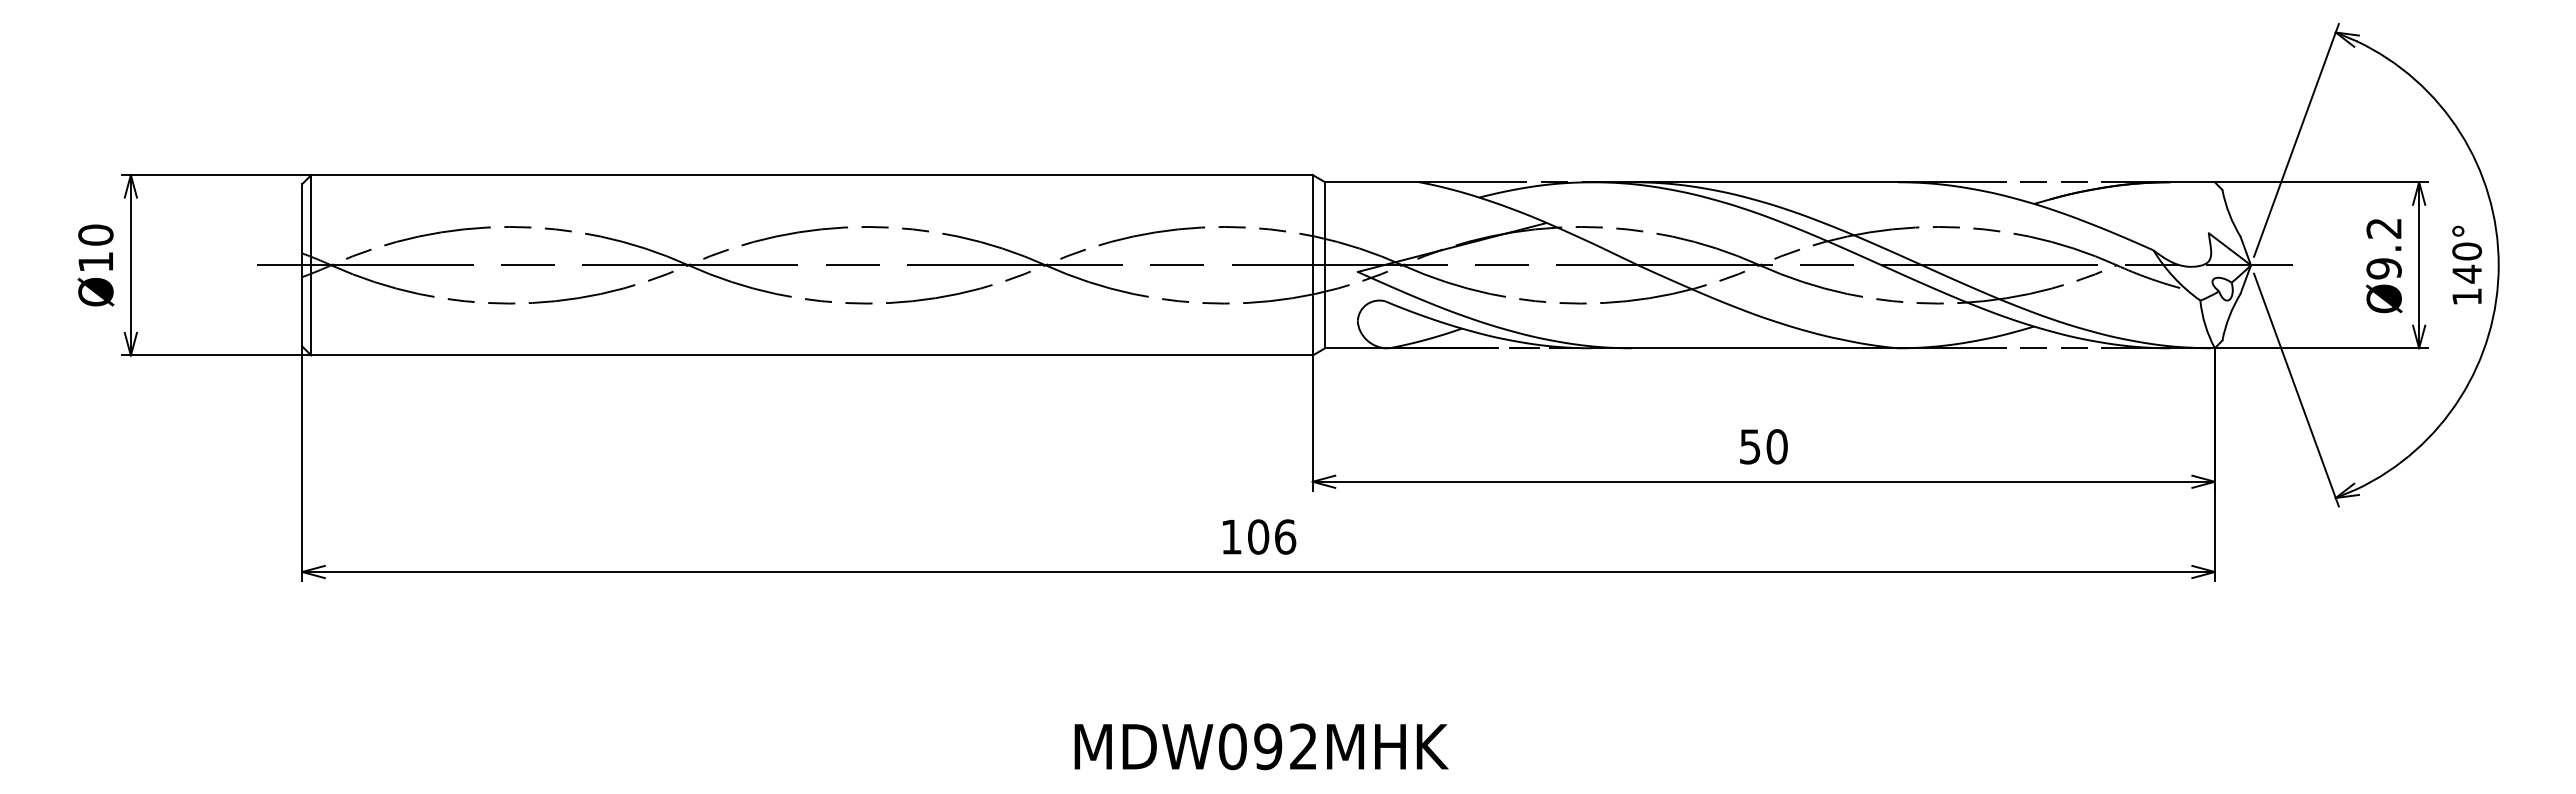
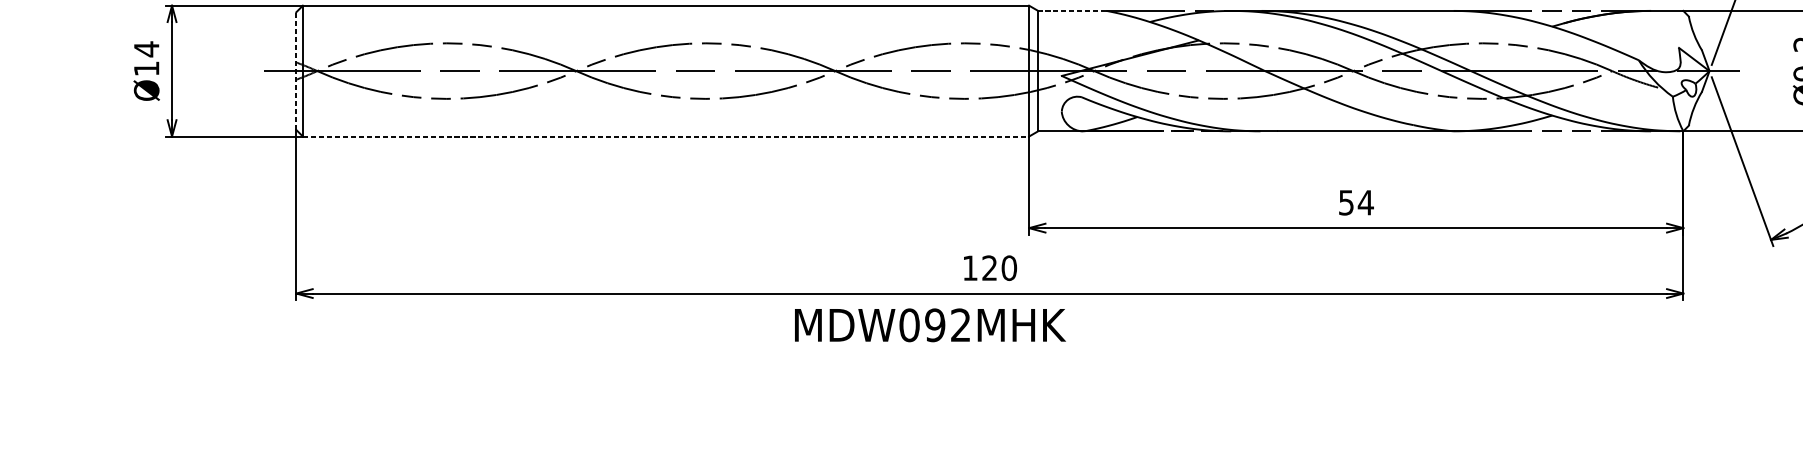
line: (1371, 182) -> (1071, 11), solid -> dashed
text: (95, 235) -> (146, 49), Ø10 -> Ø14
line: (302, 264) -> (296, 70), solid -> dashed
line: (812, 355) -> (666, 136), solid -> dashed
text: (1776, 446) -> (1365, 202), 50 -> 54
text: (1272, 536) -> (999, 267), 106 -> 120
text: (1261, 746) -> (930, 325), moved

